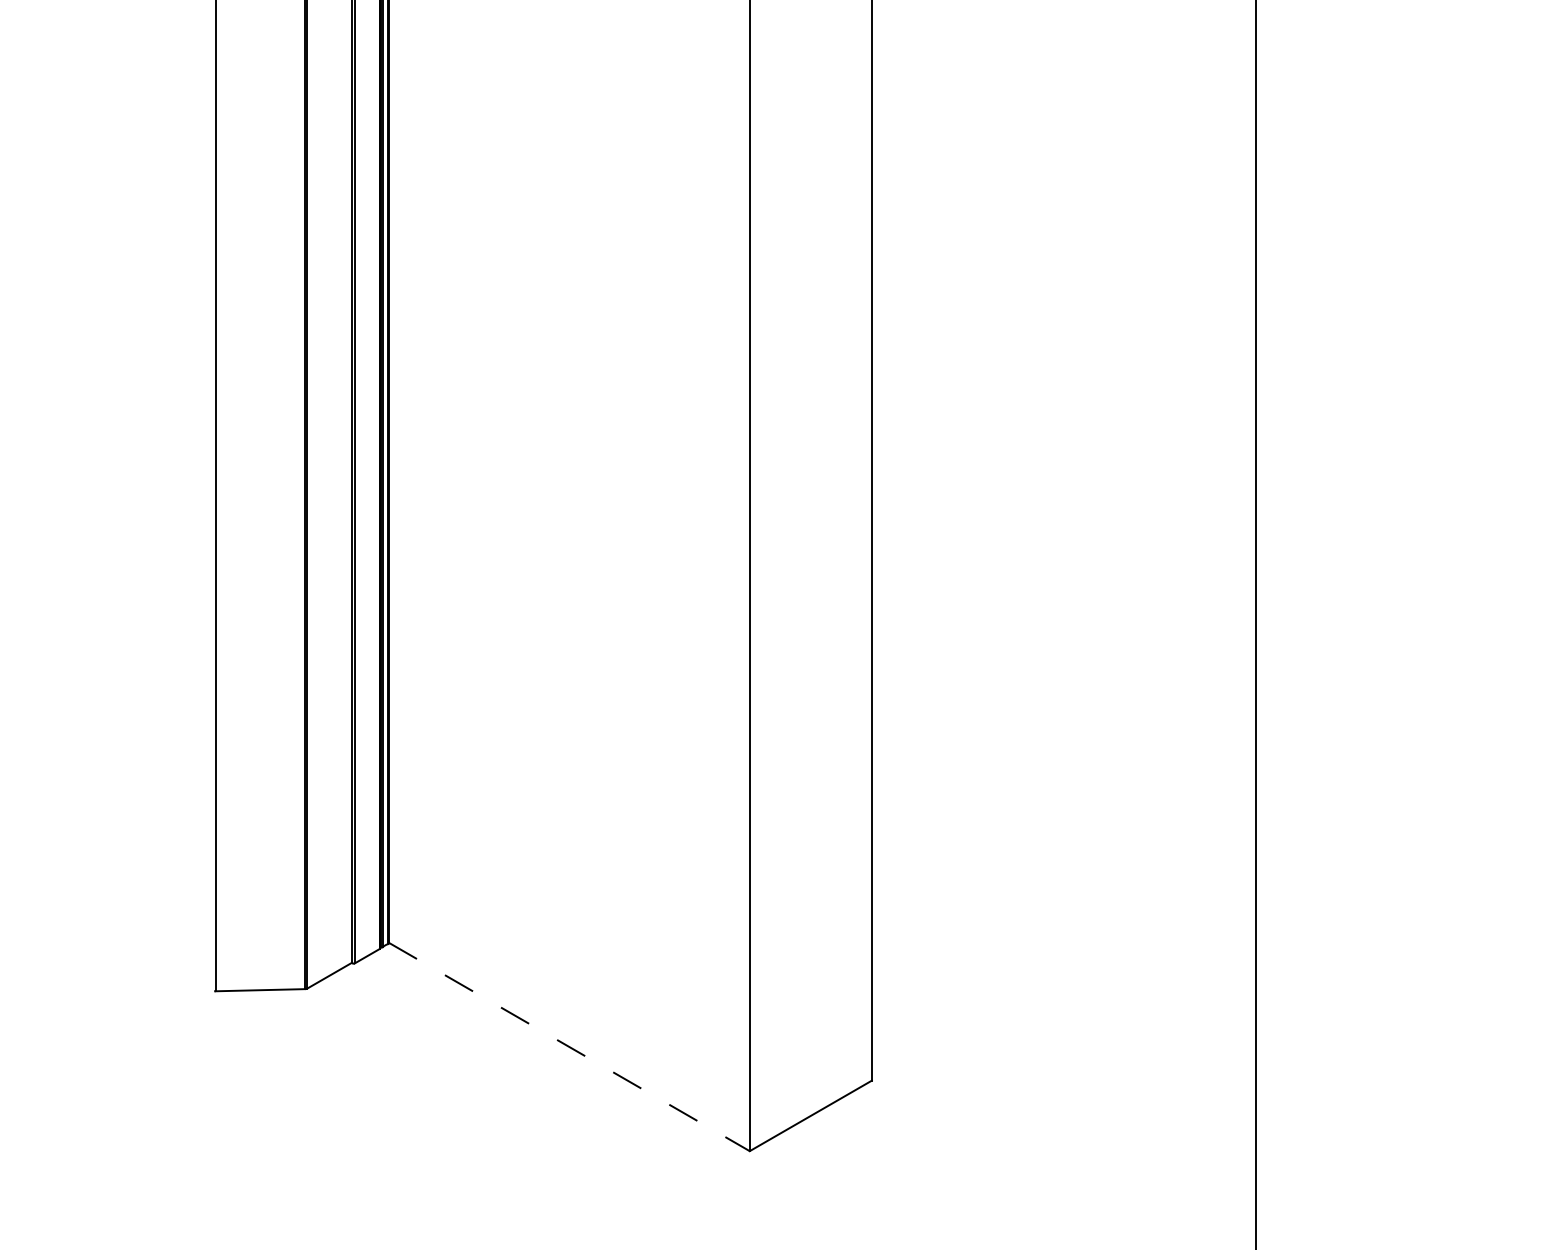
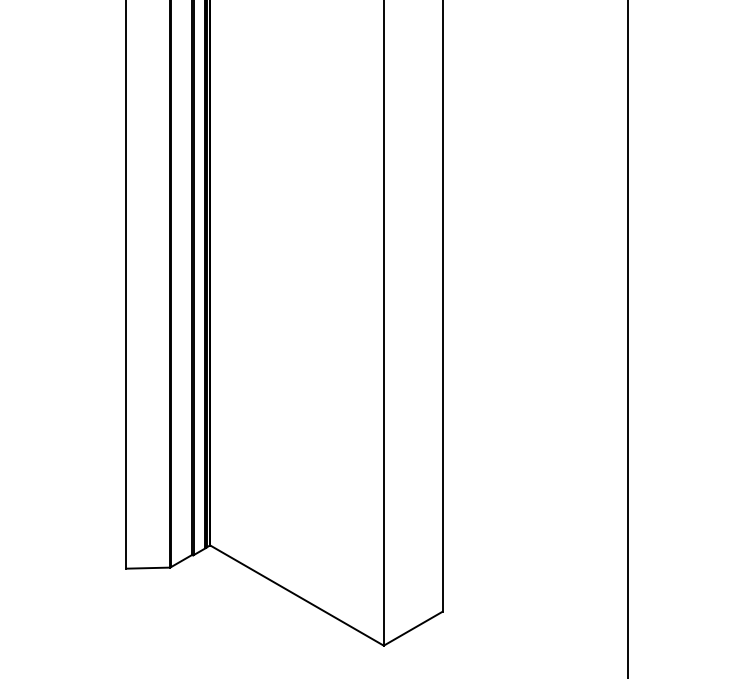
line: (570, 1046) -> (297, 595), dashed -> solid

